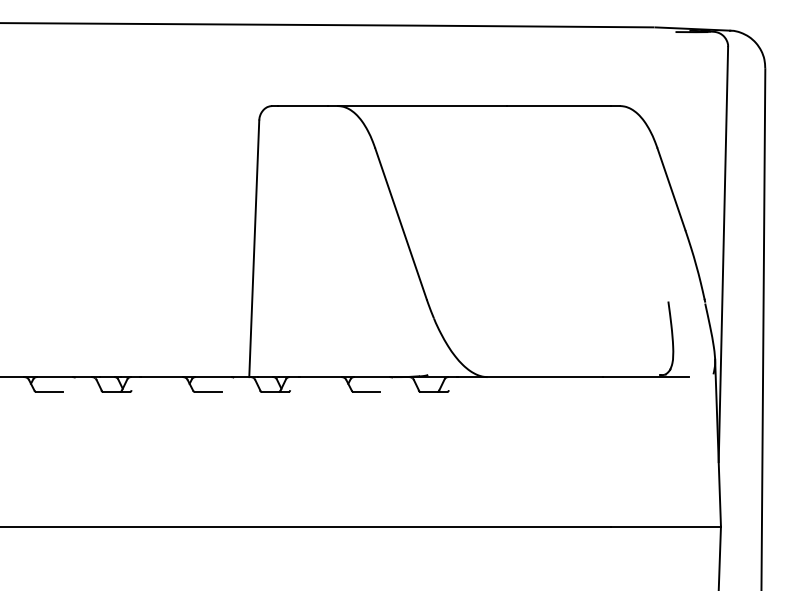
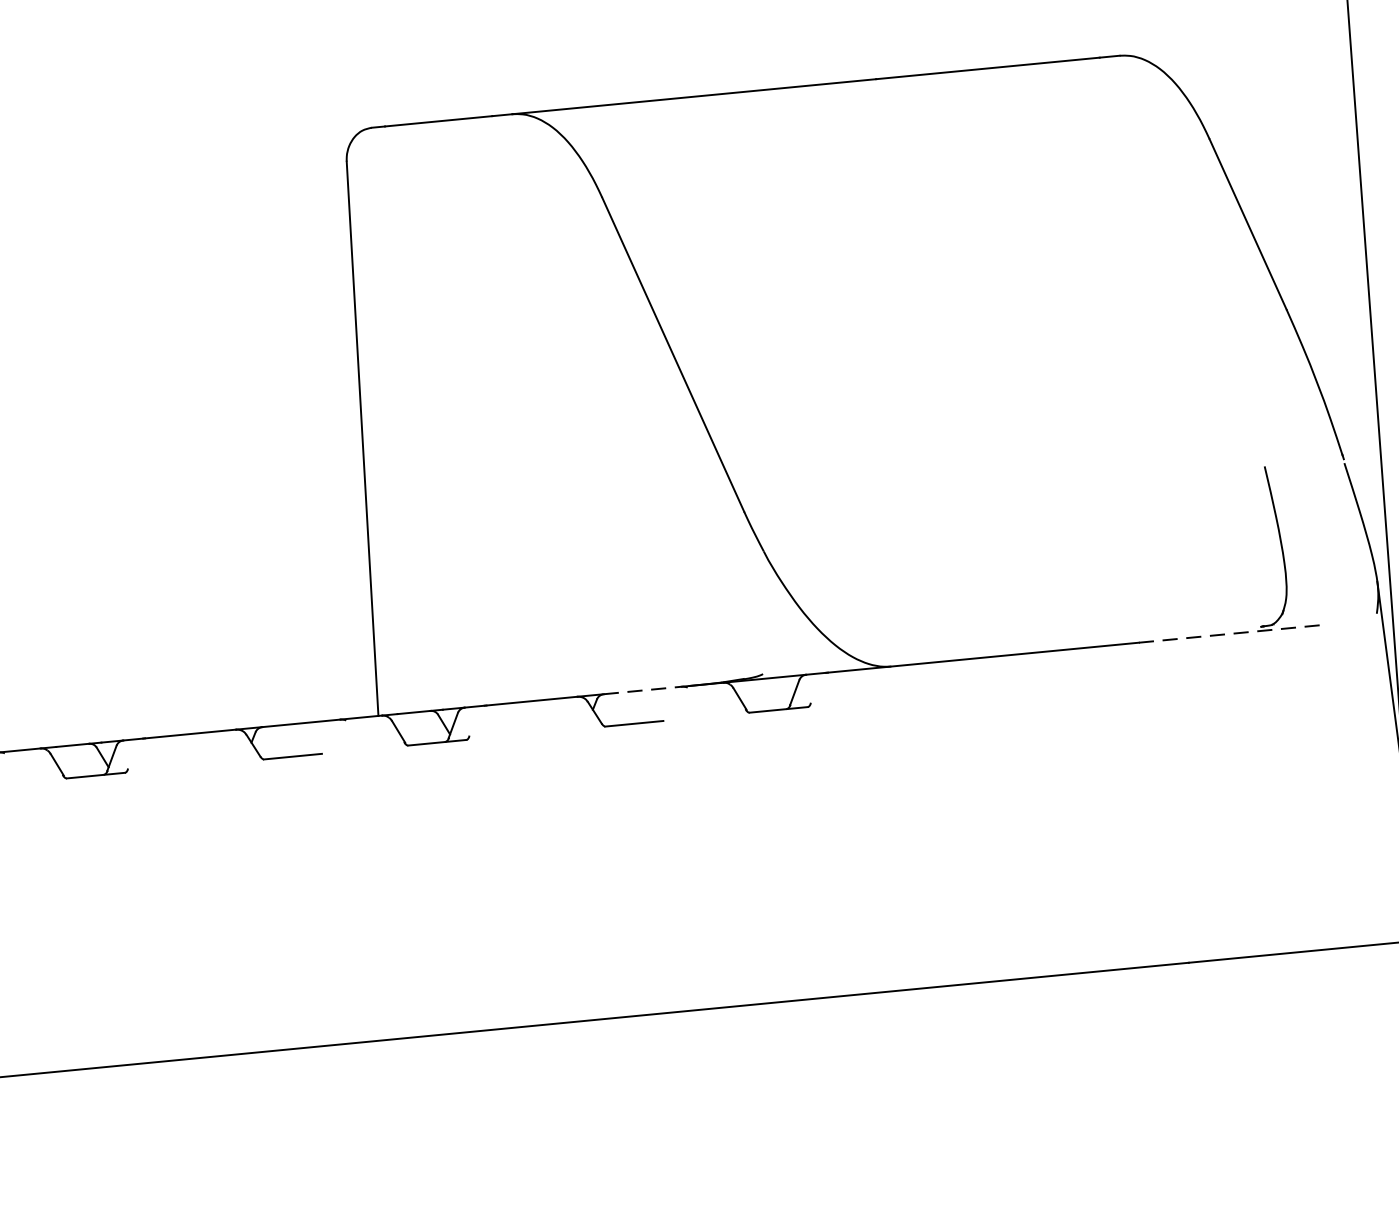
line: (372, 377) -> (643, 691), solid -> dashed
line: (645, 377) -> (1231, 634), solid -> dashed

